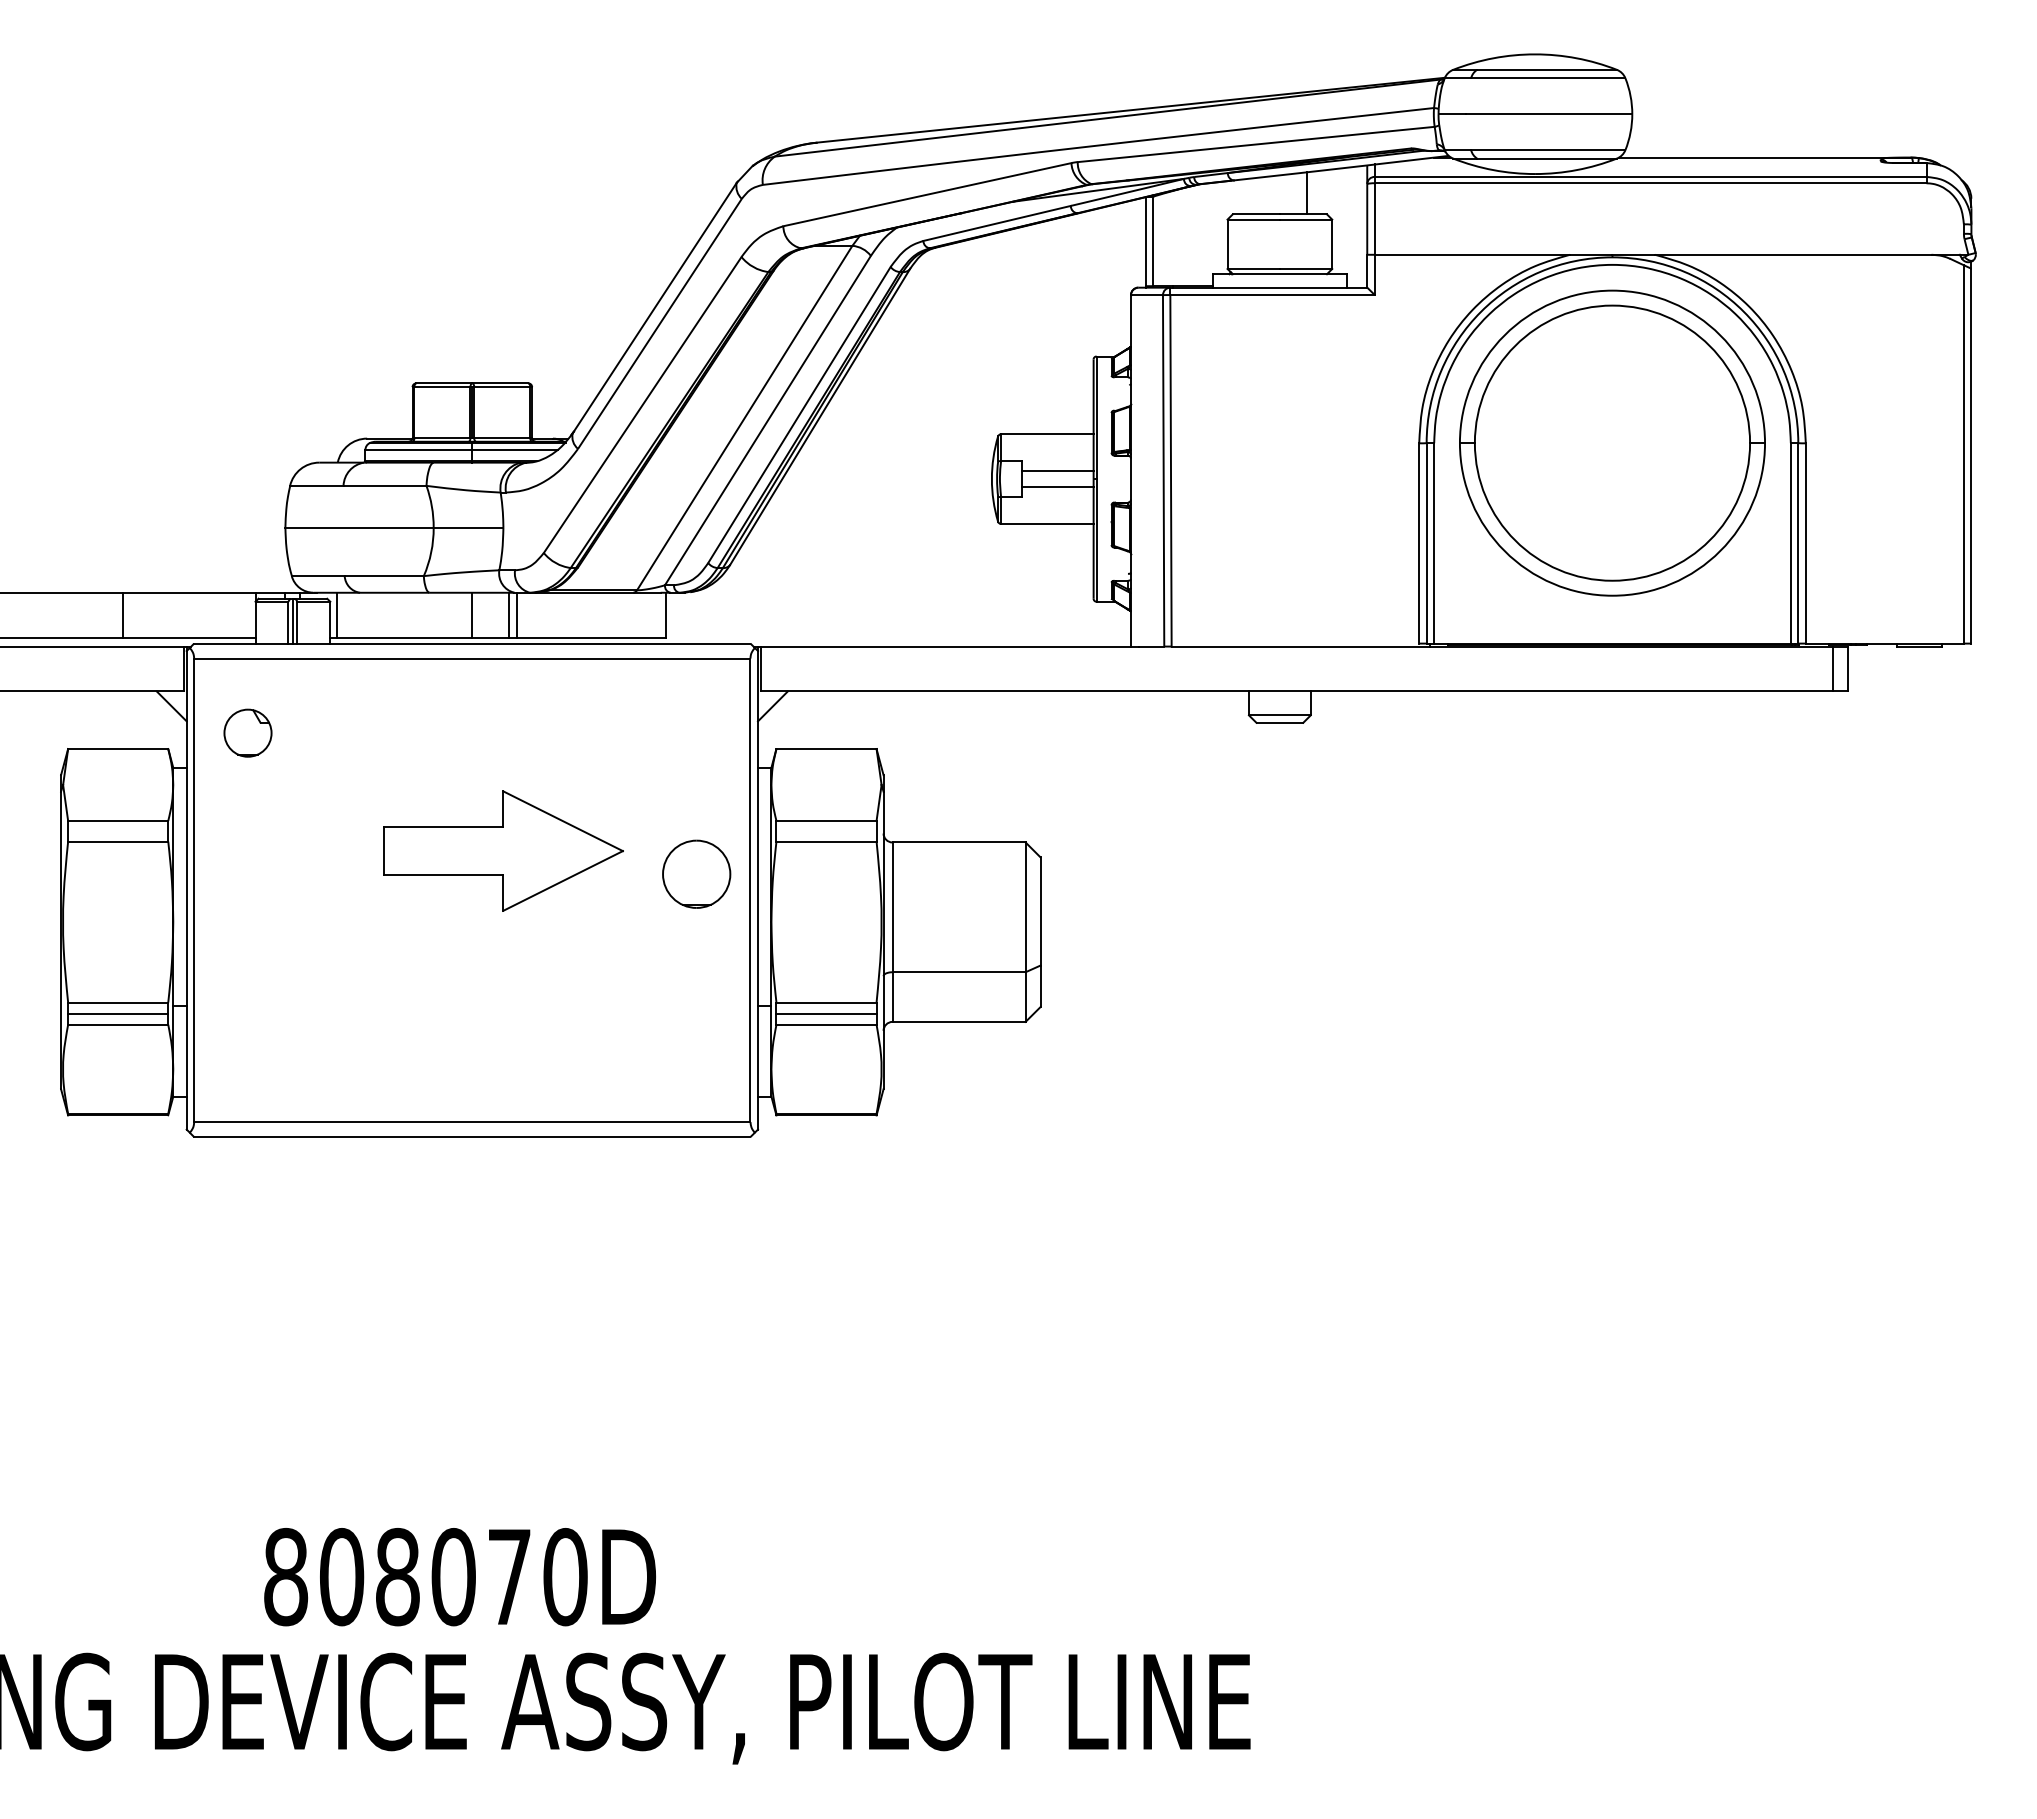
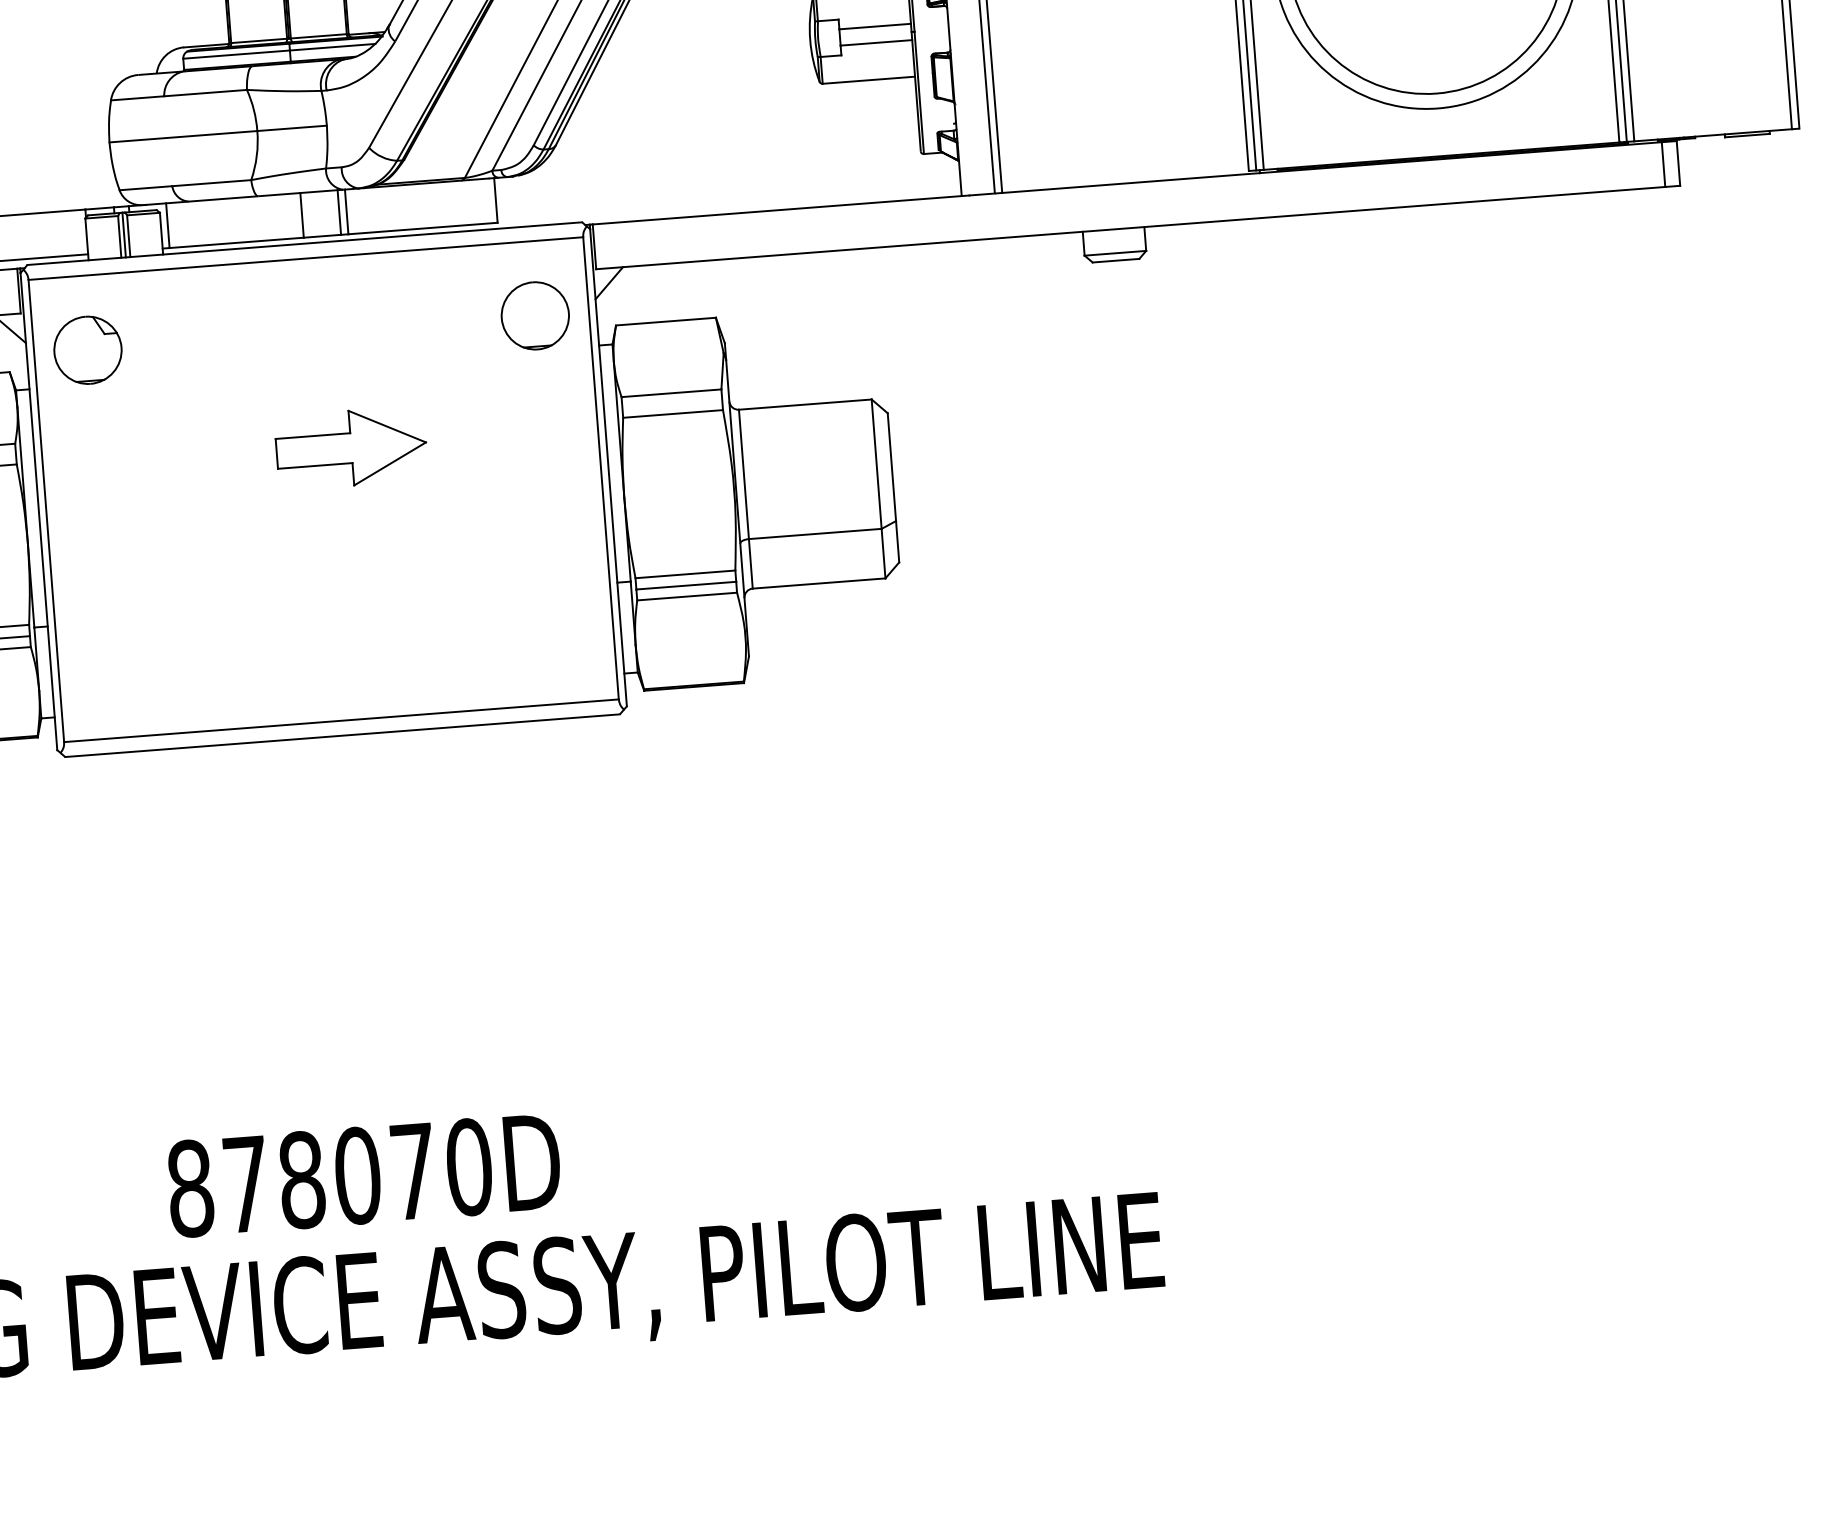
part: (247, 732) -> (87, 349), size x1.43
part: (502, 850) -> (350, 447), size x0.62
part: (696, 873) -> (535, 315), moved
text: (342, 1577) -> (246, 1184), 808070D -> 878070D

